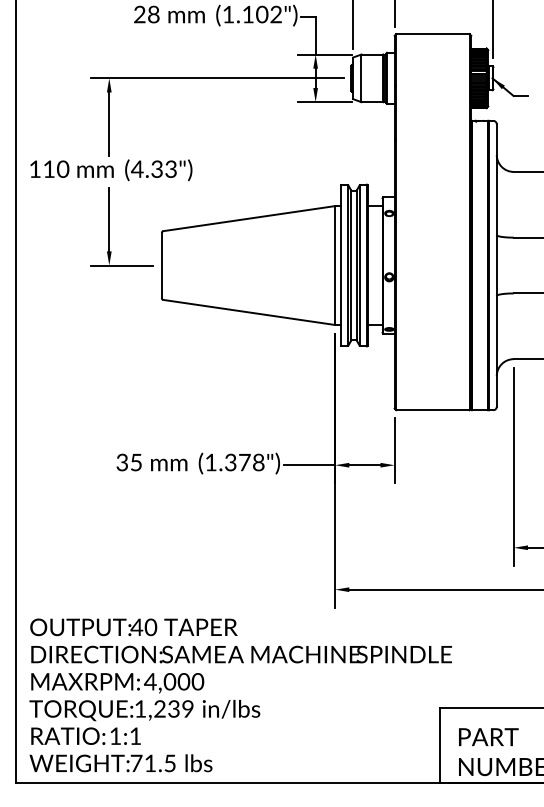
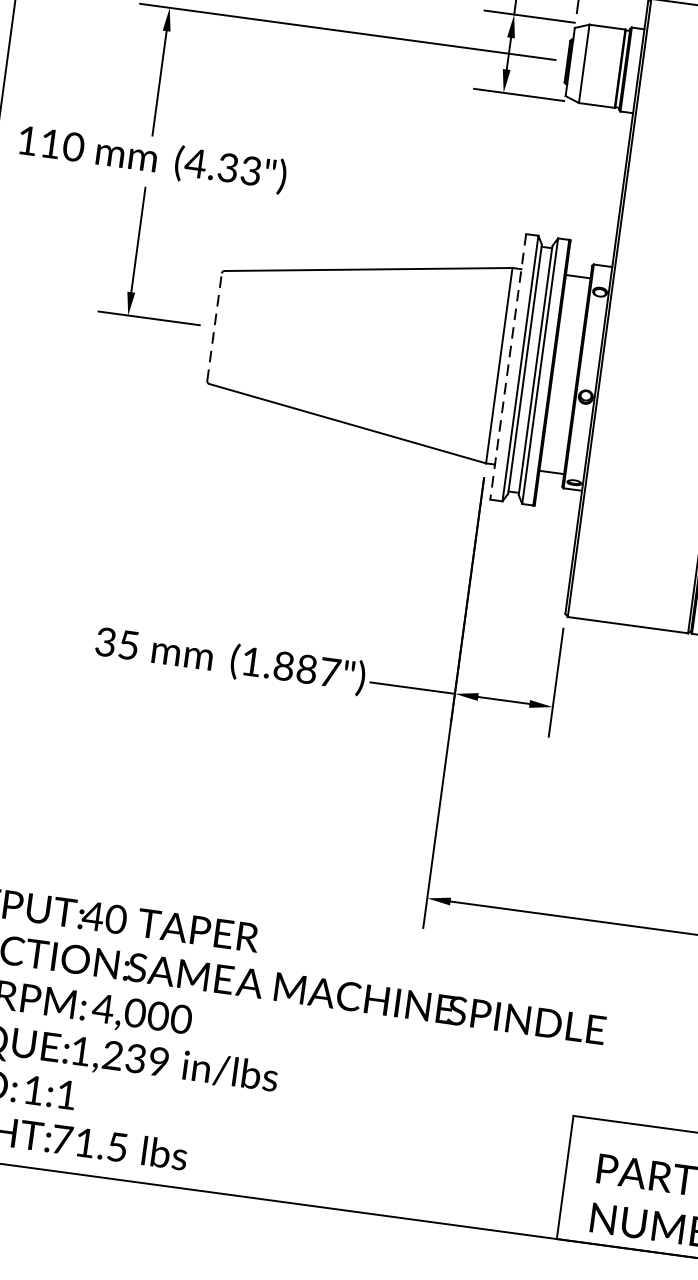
line: (161, 265) -> (213, 327), solid -> dashed
line: (340, 265) -> (508, 366), solid -> dashed
text: (244, 462) -> (306, 669), (1.378") -> (1.887")

